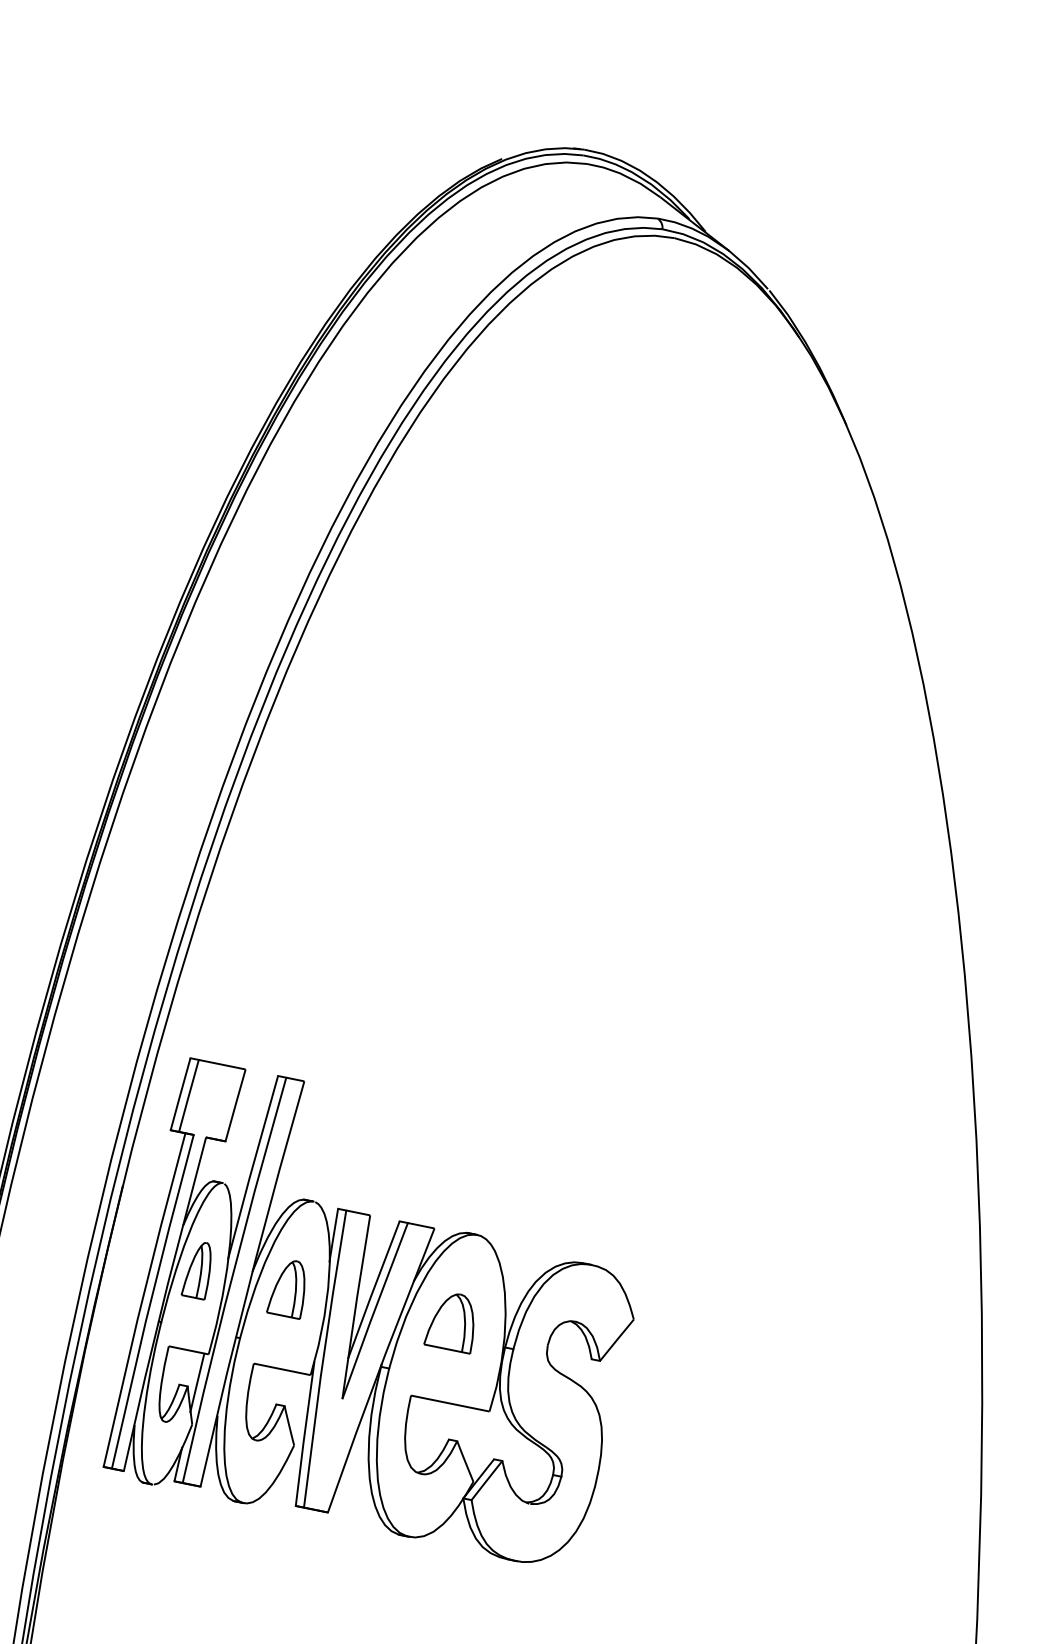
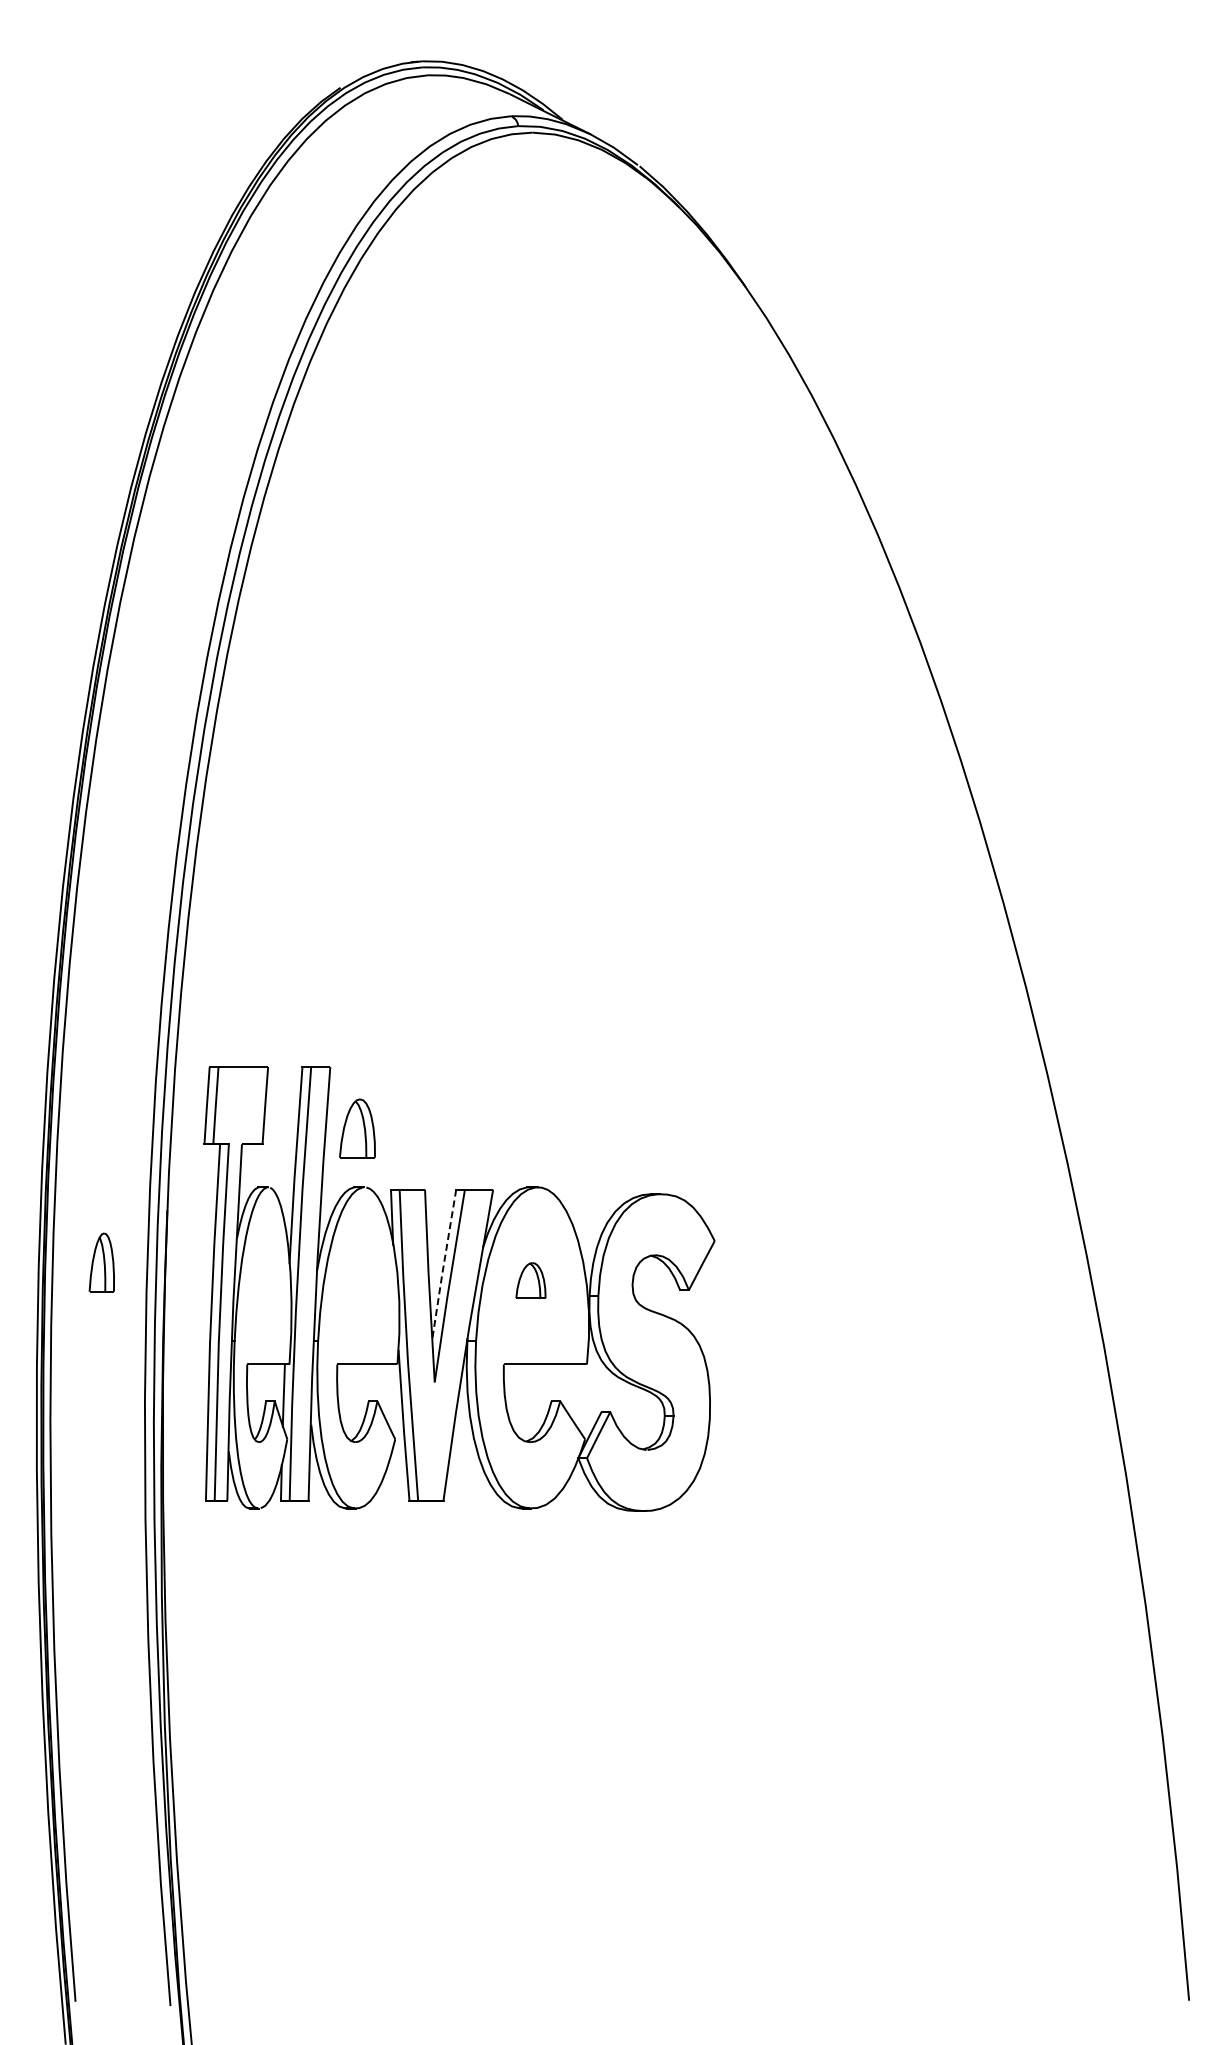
part: (198, 1269) -> (101, 1262), moved
part: (289, 1288) -> (357, 1128), moved
line: (372, 1291) -> (443, 1266), solid -> dashed
part: (452, 1321) -> (530, 1280), size x0.6

